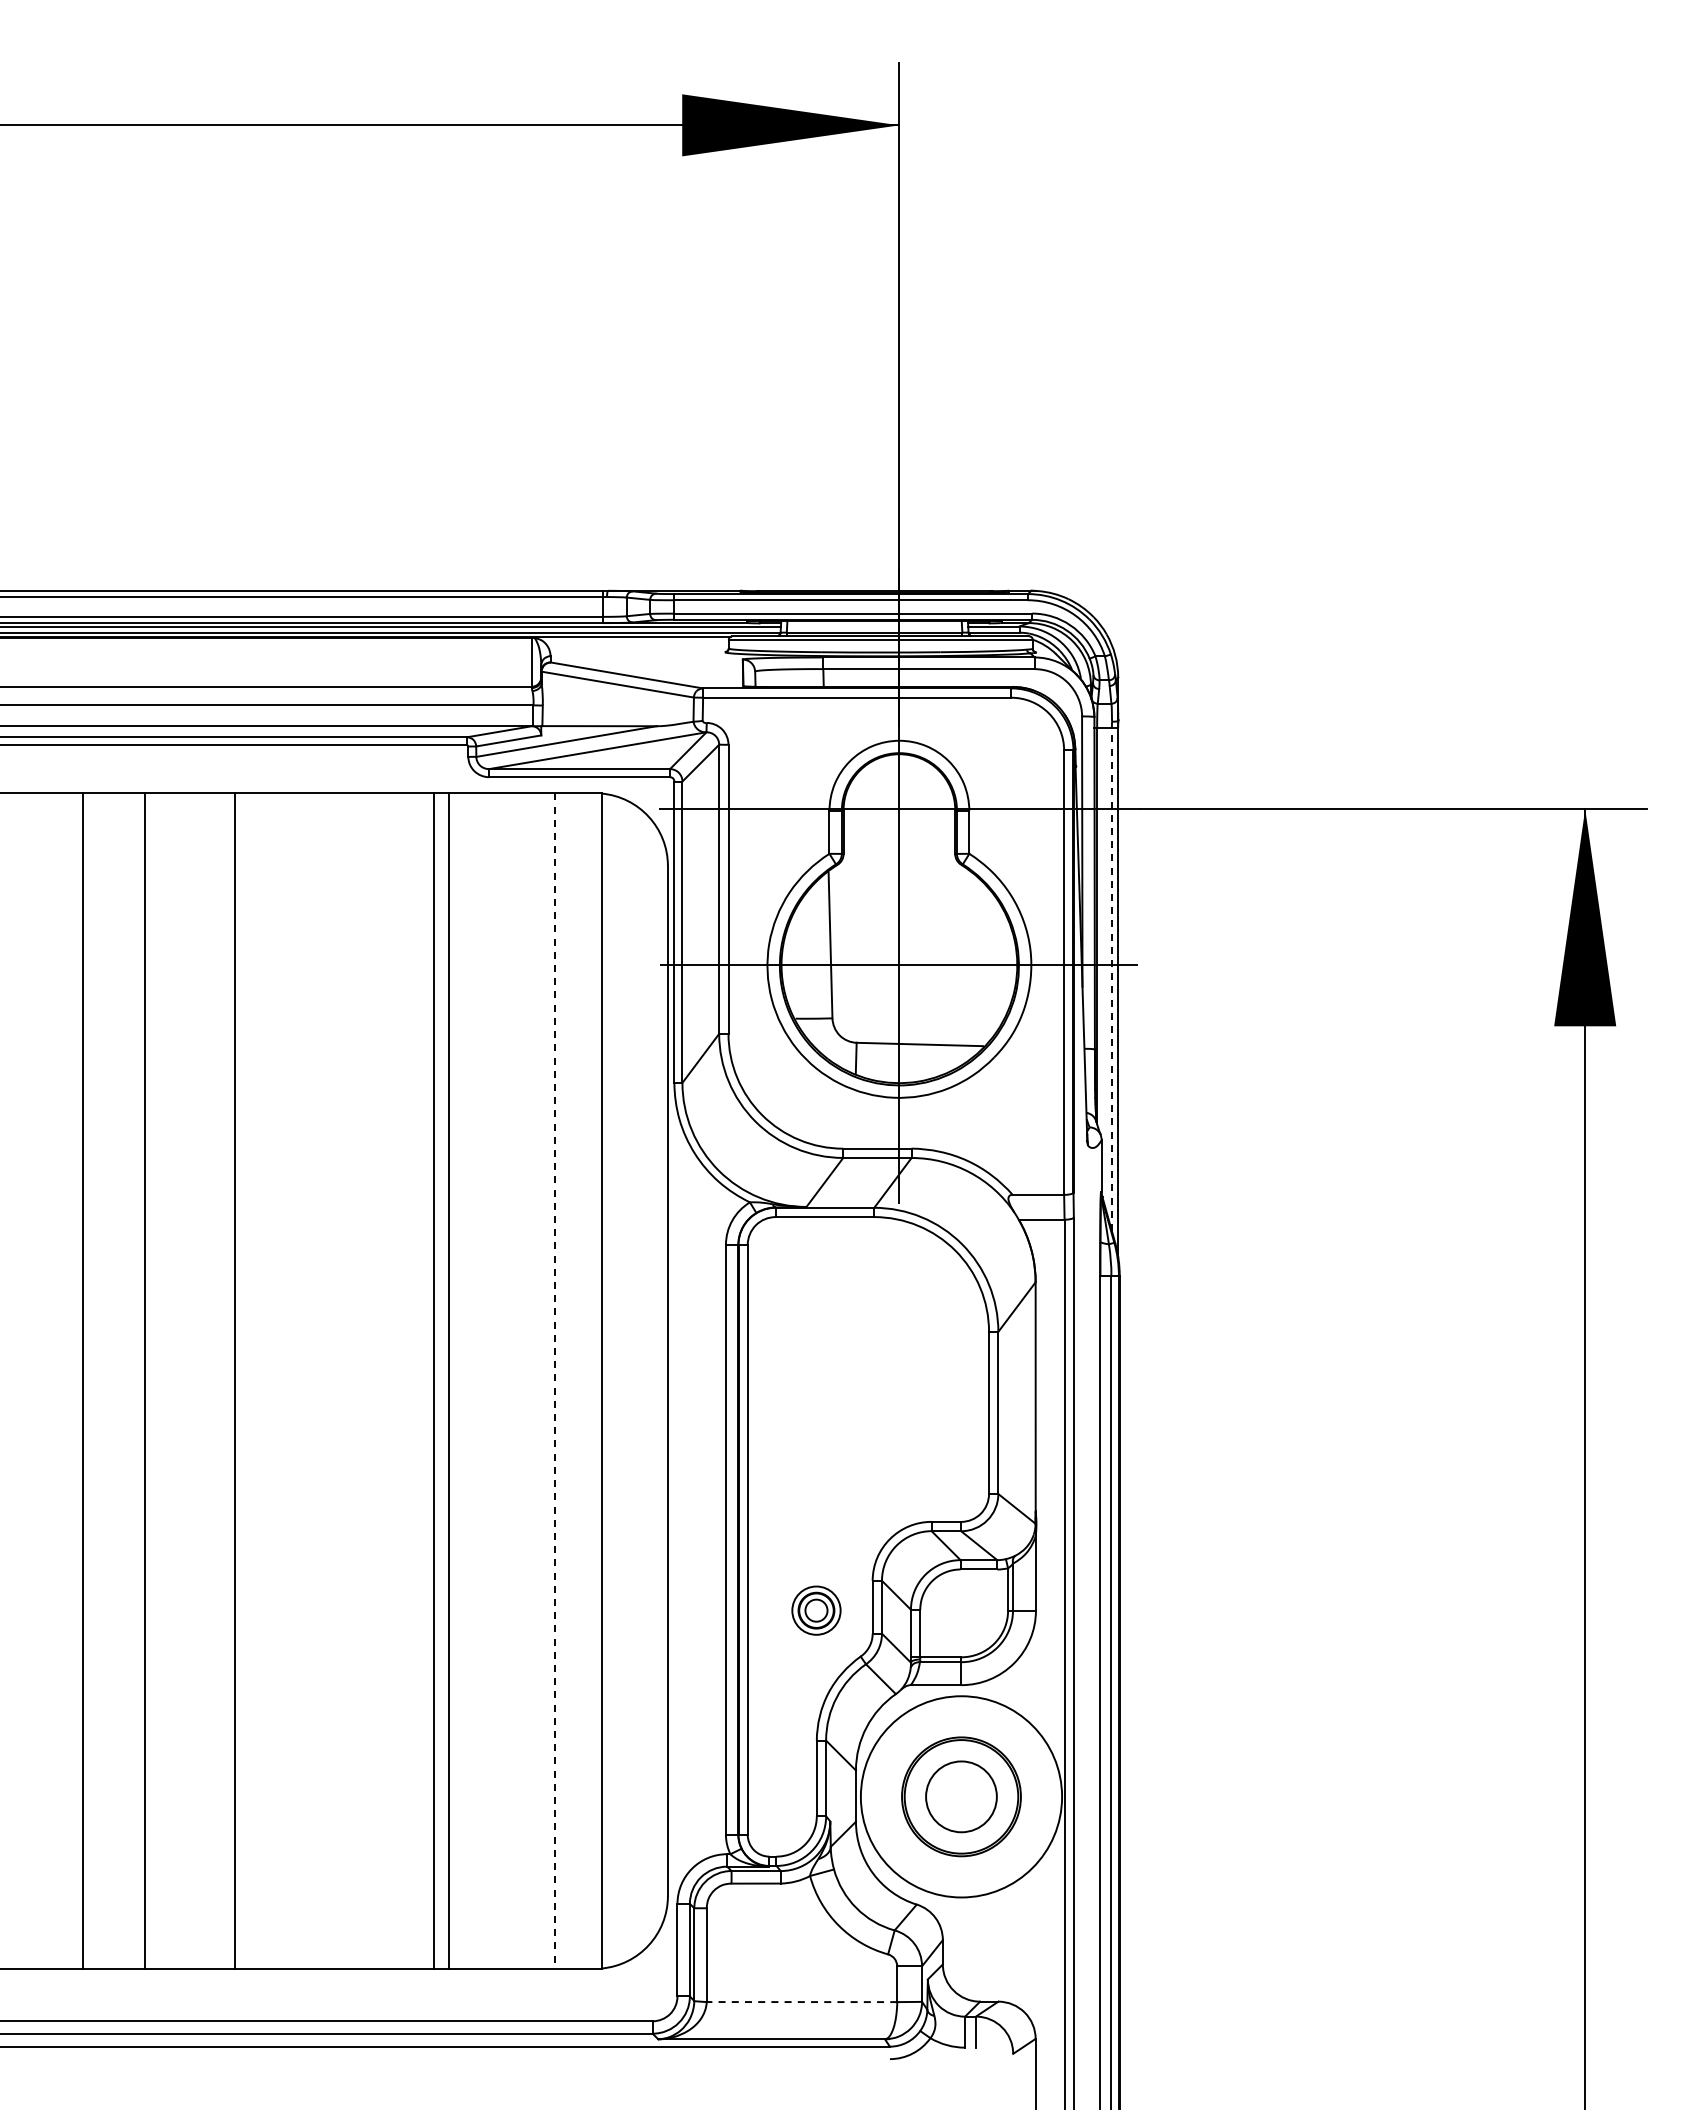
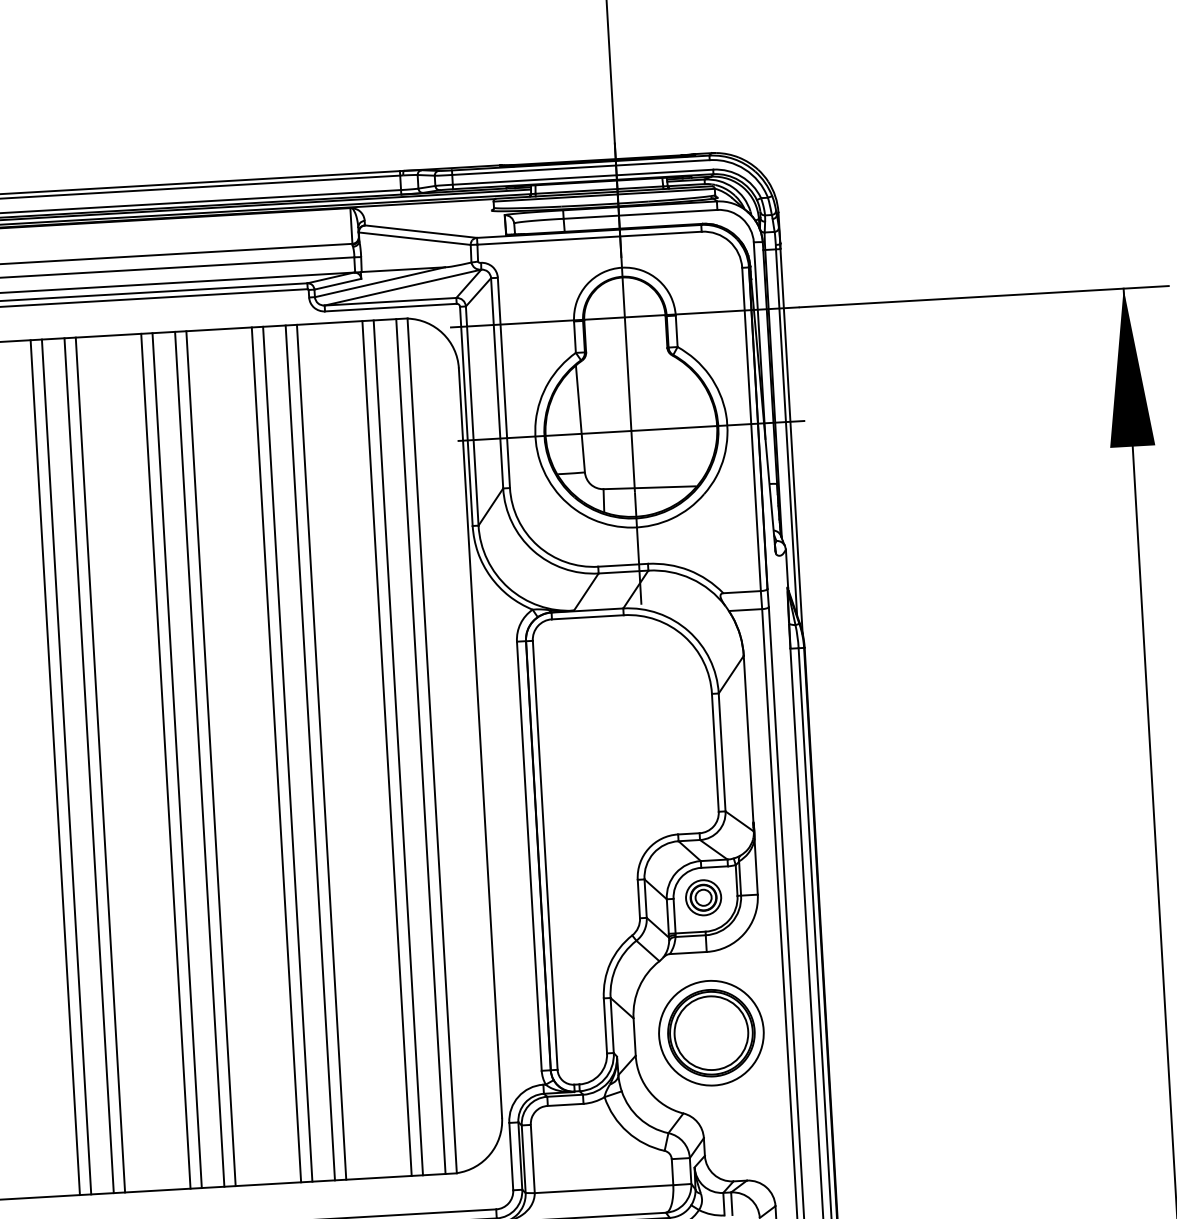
line: (1111, 979) -> (786, 432), dashed -> solid
line: (98, 1380) -> (66, 766), added
line: (129, 1380) -> (88, 765), added
line: (250, 1380) -> (176, 760), added
line: (281, 1380) -> (199, 758), added
line: (297, 1380) -> (211, 758), added
line: (387, 1380) -> (276, 754), added
line: (402, 1380) -> (287, 753), added
line: (539, 1380) -> (387, 748), added
line: (586, 1380) -> (421, 746), added
line: (554, 1381) -> (398, 748), dashed -> solid
part: (816, 1610) -> (703, 897), moved
circle: (961, 1796) -> (711, 1032), size x0.71
circle: (961, 1796) -> (711, 1032), size x1.43
line: (801, 2002) -> (603, 1189), dashed -> solid

